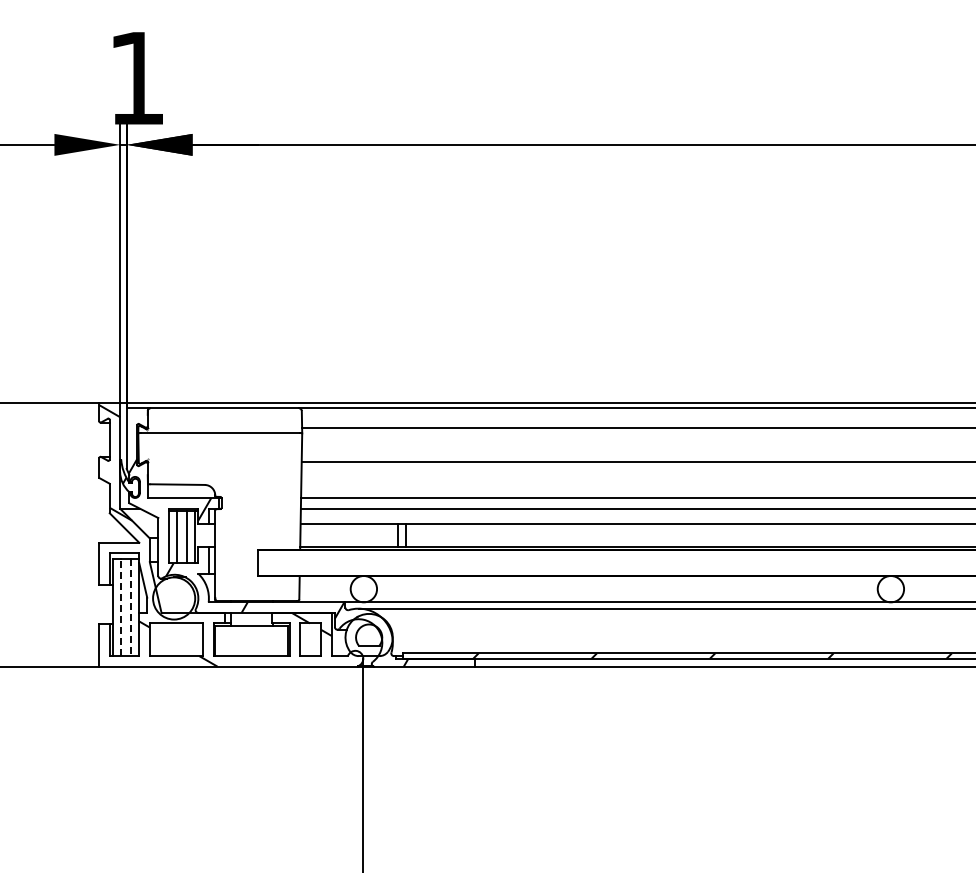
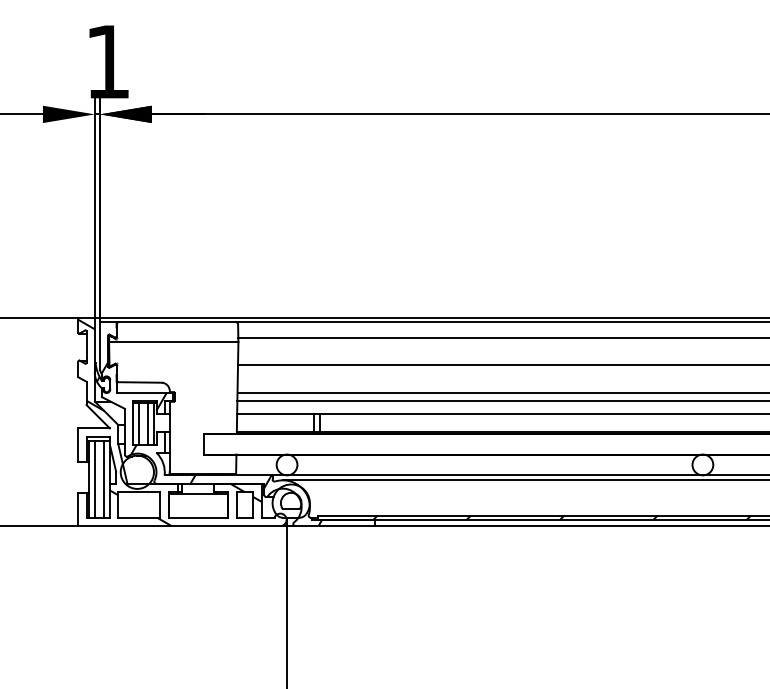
line: (120, 607) -> (95, 479), dashed -> solid
line: (131, 607) -> (103, 479), dashed -> solid

